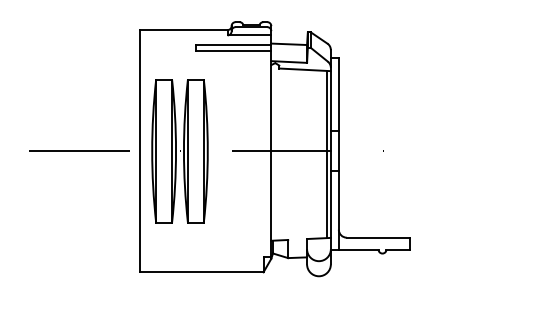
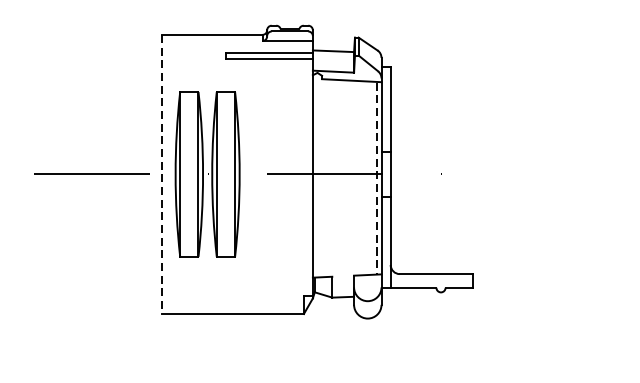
line: (140, 151) -> (162, 174), solid -> dashed
line: (326, 155) -> (376, 179), solid -> dashed

